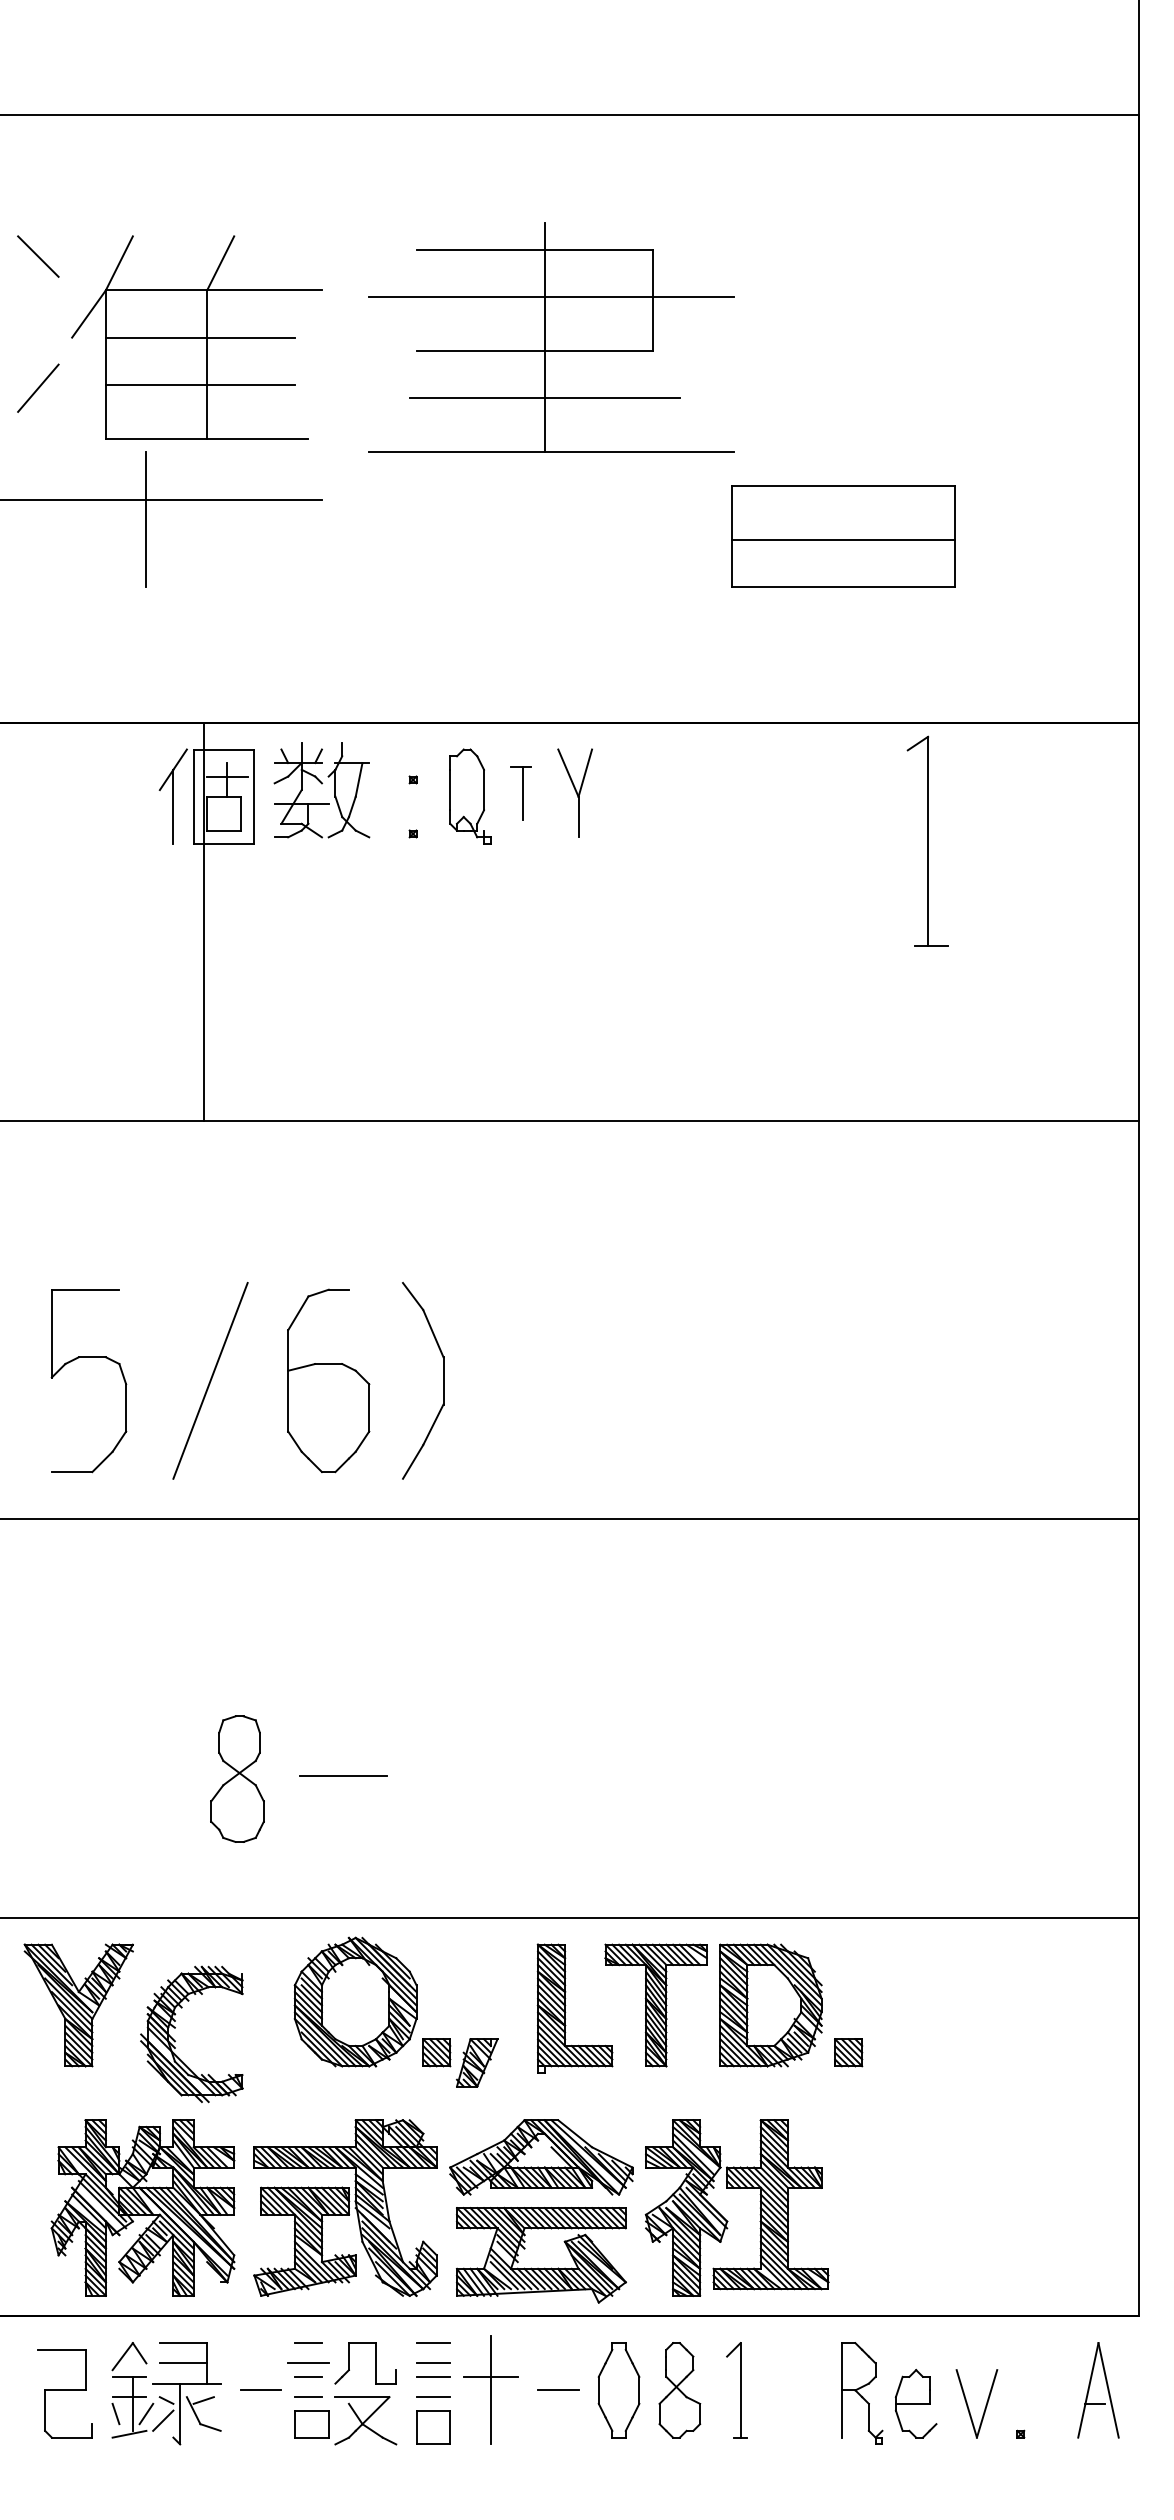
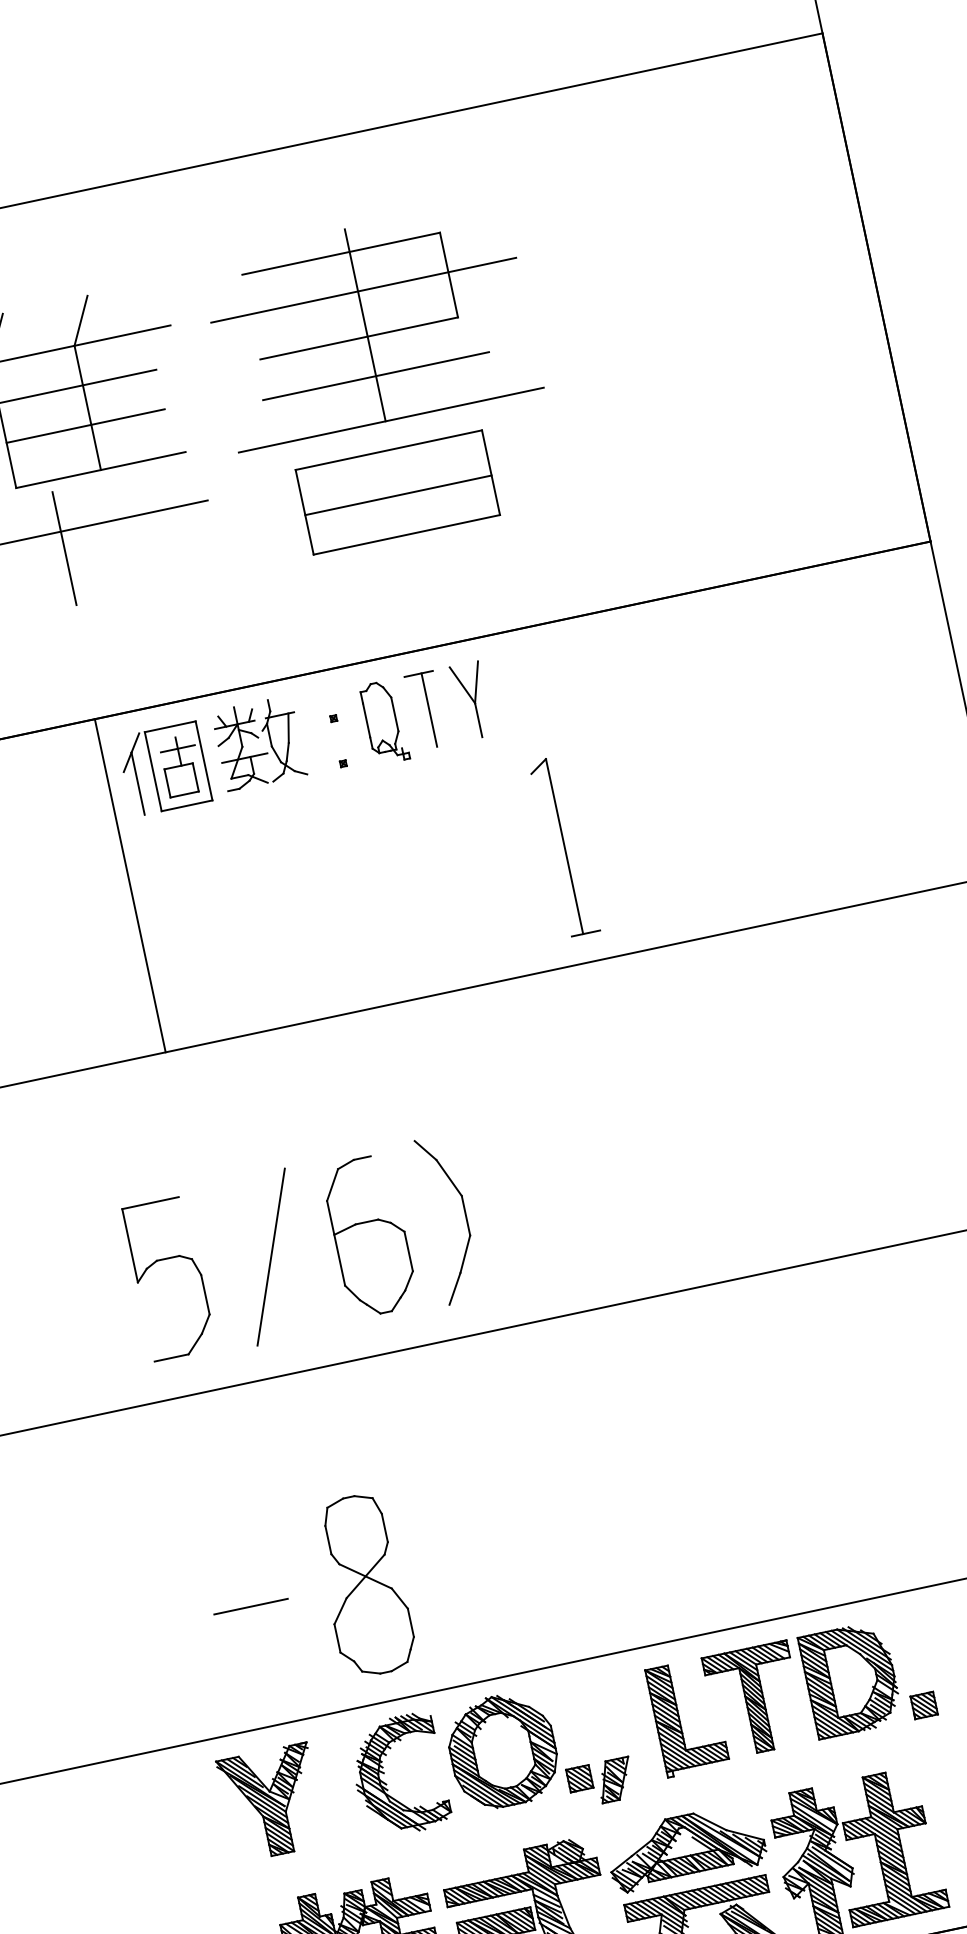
part: (843, 536) -> (397, 492), moved
part: (520, 793) -> (425, 710), size x1.67
part: (927, 840) -> (563, 845), moved
line: (203, 921) -> (130, 885), moved
line: (343, 1775) -> (250, 1606), moved
part: (237, 1778) -> (364, 1584), size x1.67
part: (175, 2028) -> (384, 1773), moved

